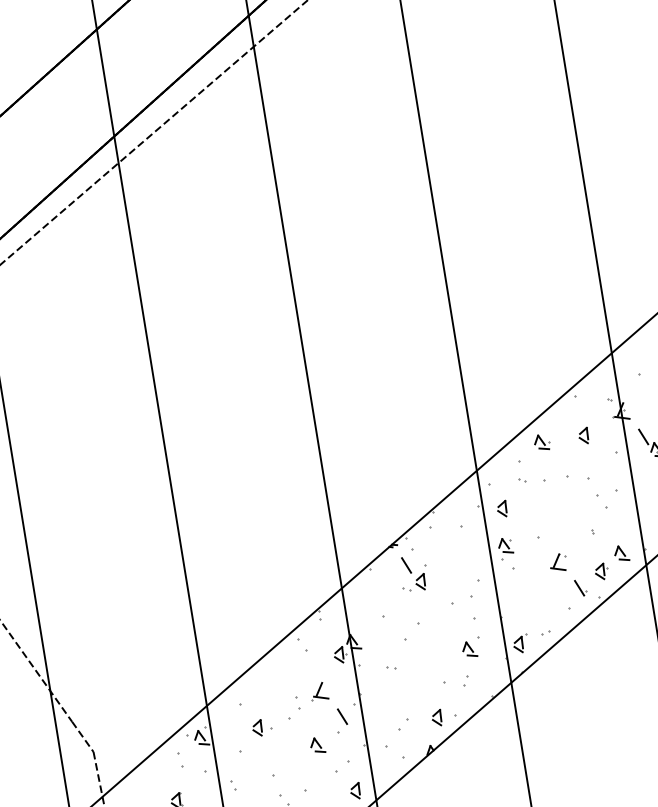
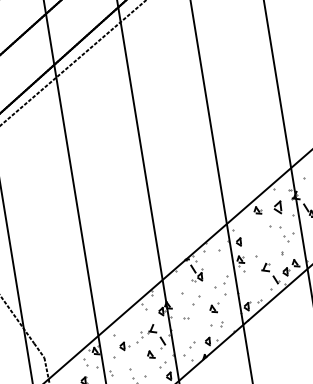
part: (583, 433) -> (277, 206), size x1.6
part: (532, 471) -> (253, 224), removed
part: (471, 646) -> (214, 307), moved

